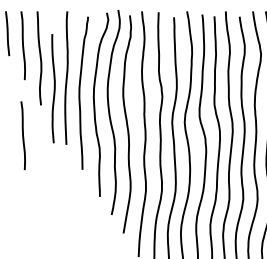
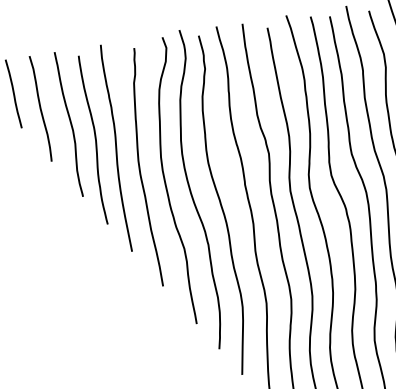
curve: (53, 88) -> (93, 139), moved
curve: (22, 135) -> (61, 247), removed

